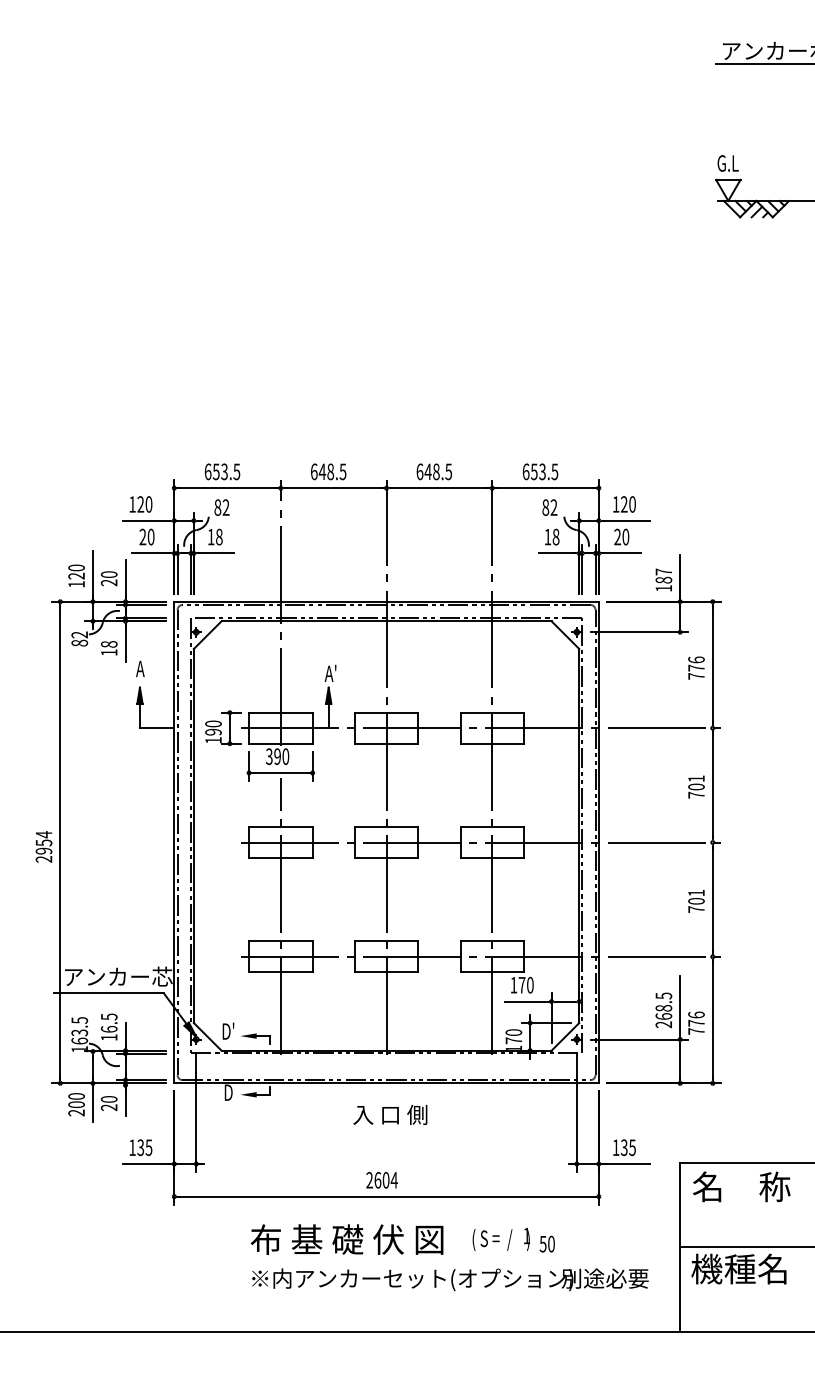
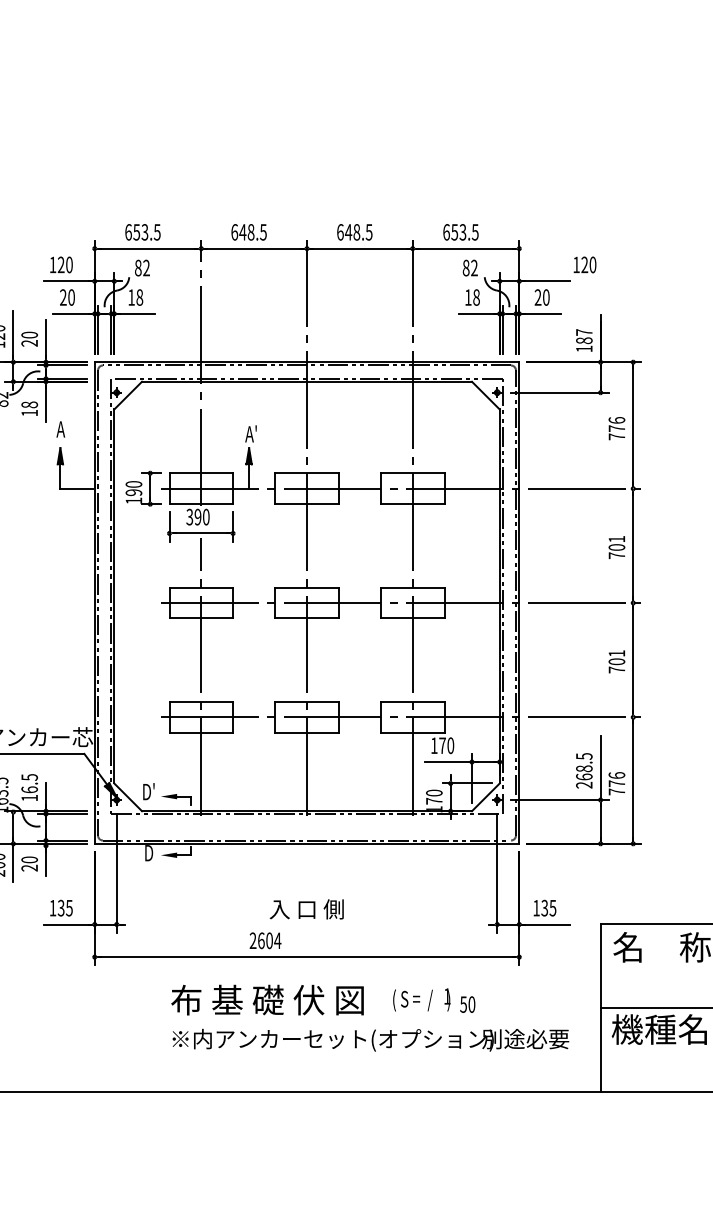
text: (624, 504) -> (584, 264), moved
text: (390, 1114) -> (306, 908), moved
text: (381, 1180) -> (264, 940), moved

